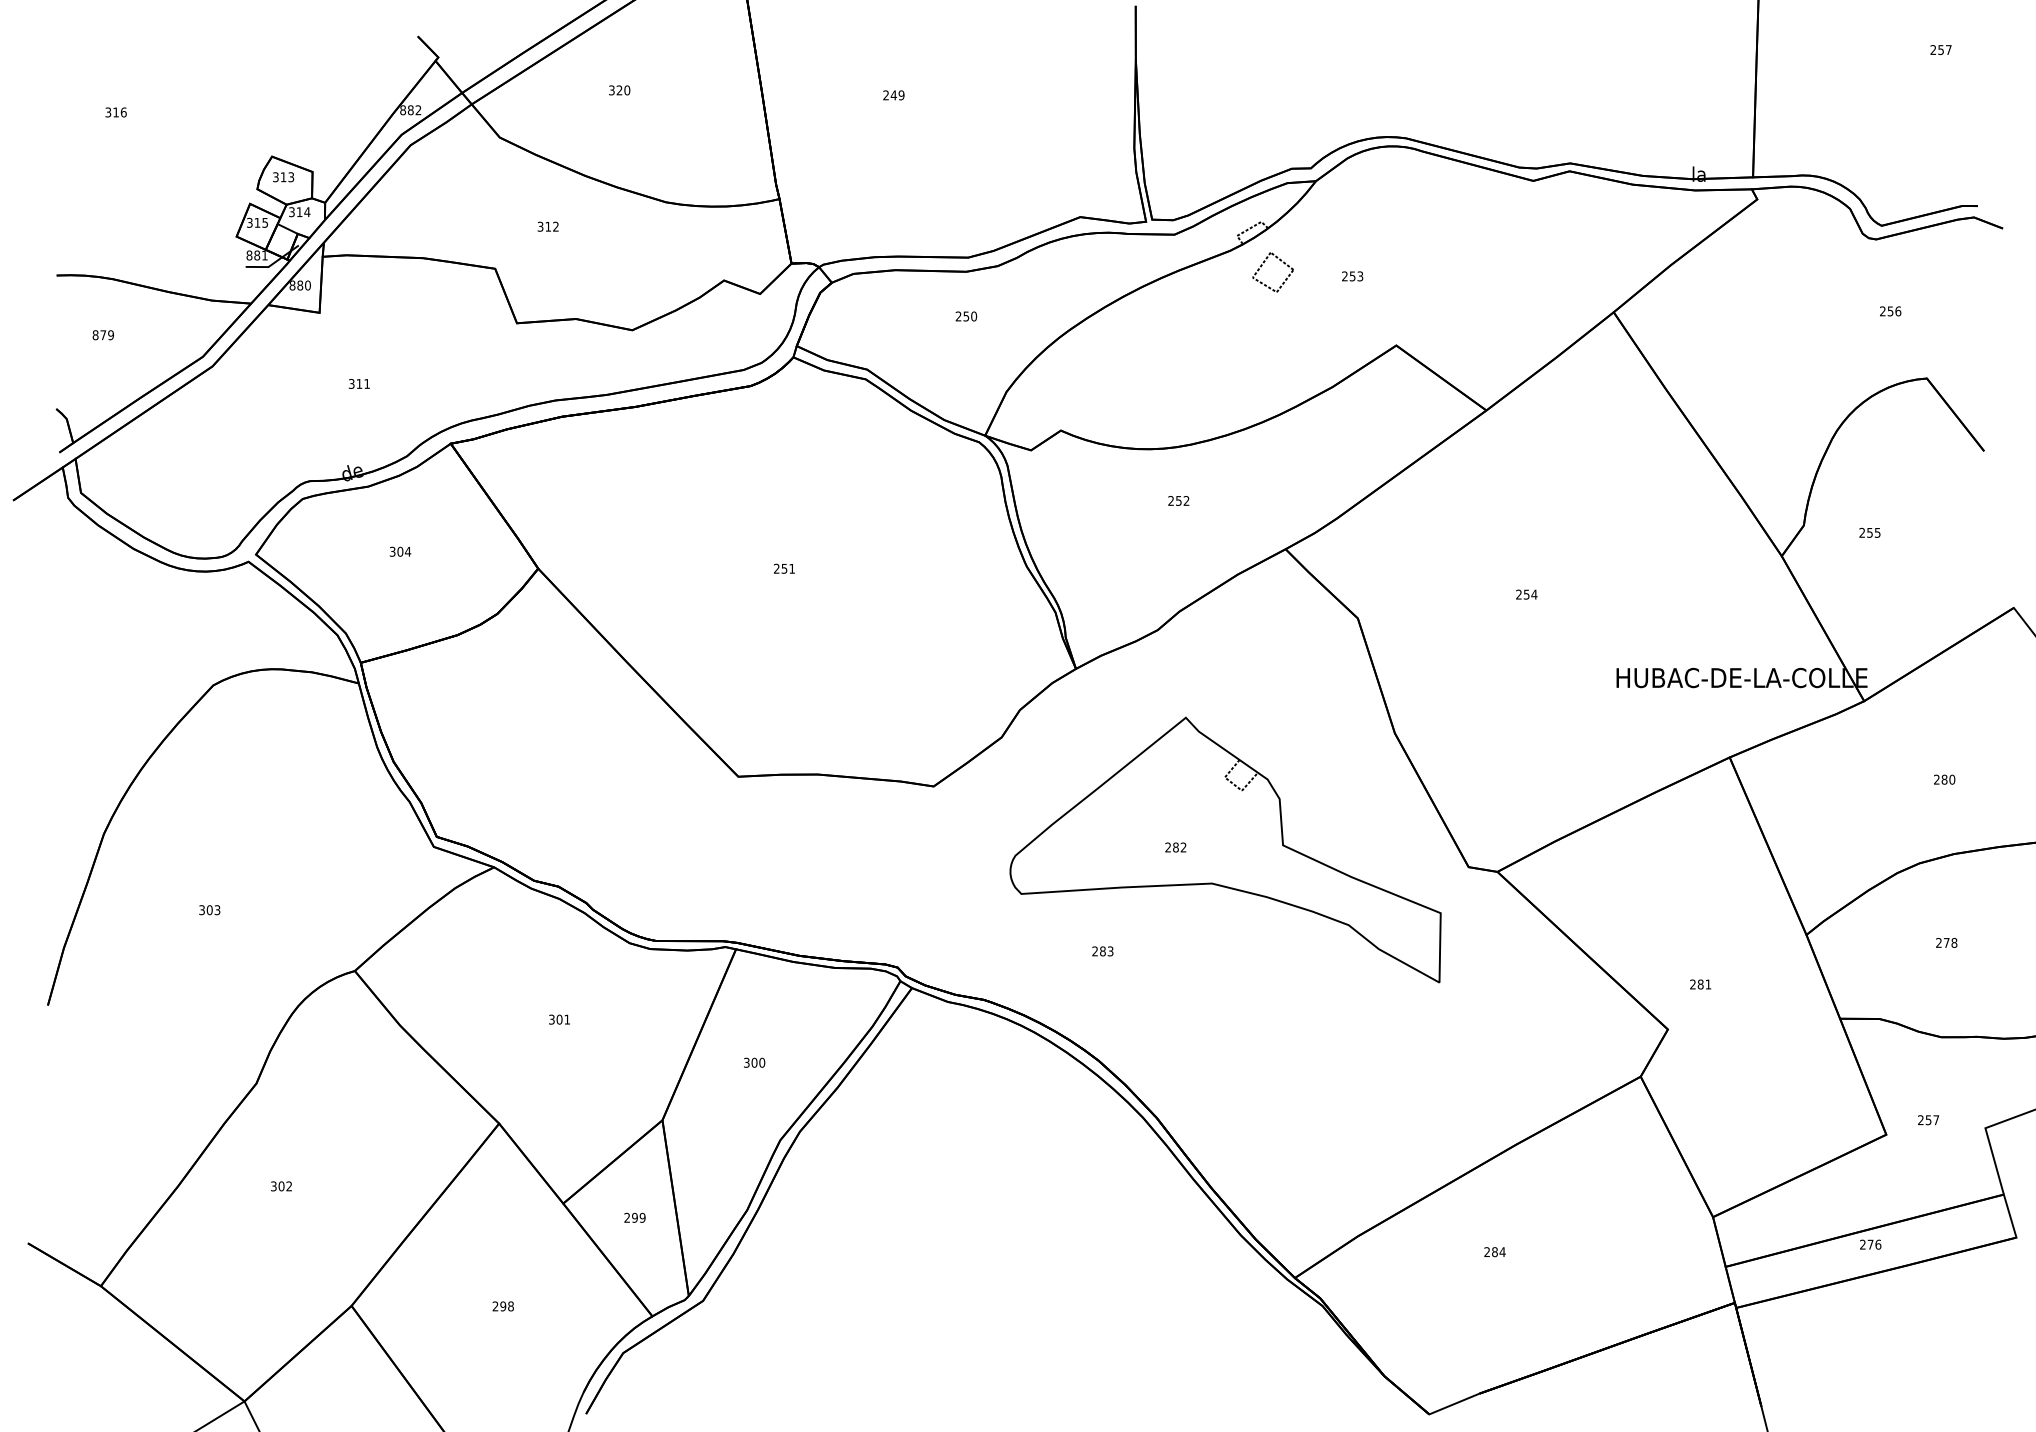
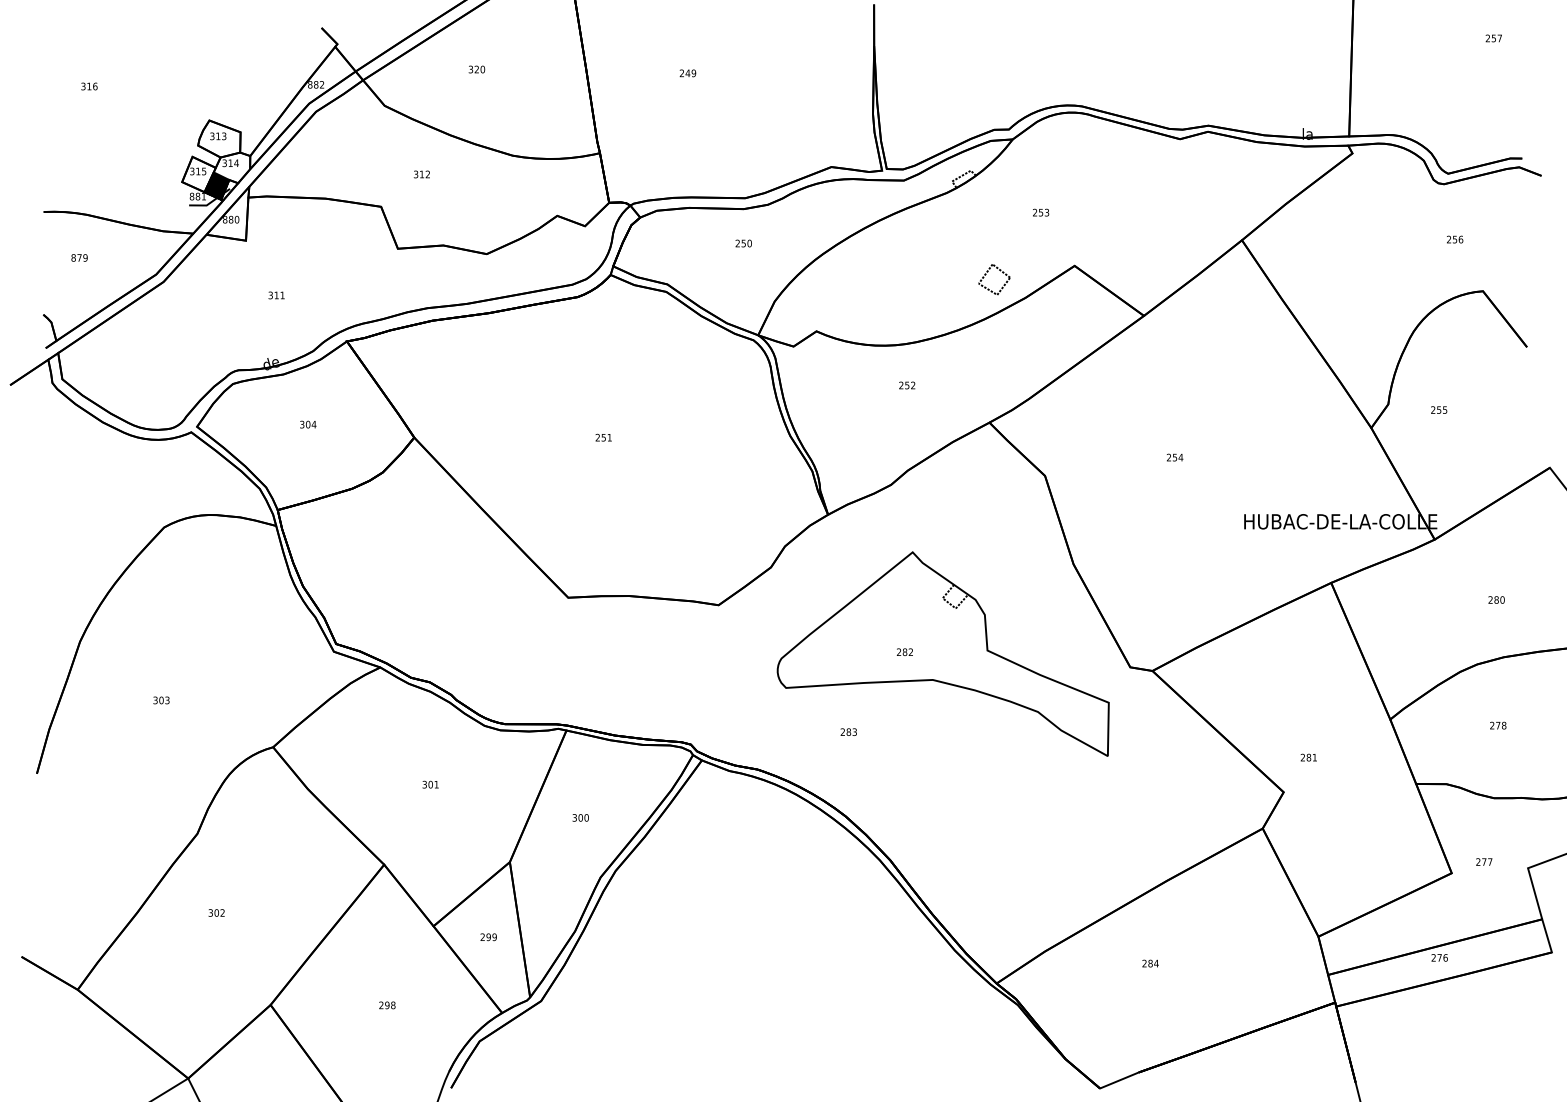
fill: (281, 241) -> (216, 185), added
part: (1264, 263) -> (987, 272), moved
text: (1928, 1120) -> (1484, 862), 257 -> 277

